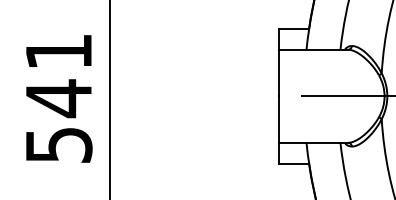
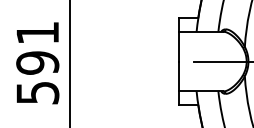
text: (58, 97) -> (37, 62), 541 -> 591

